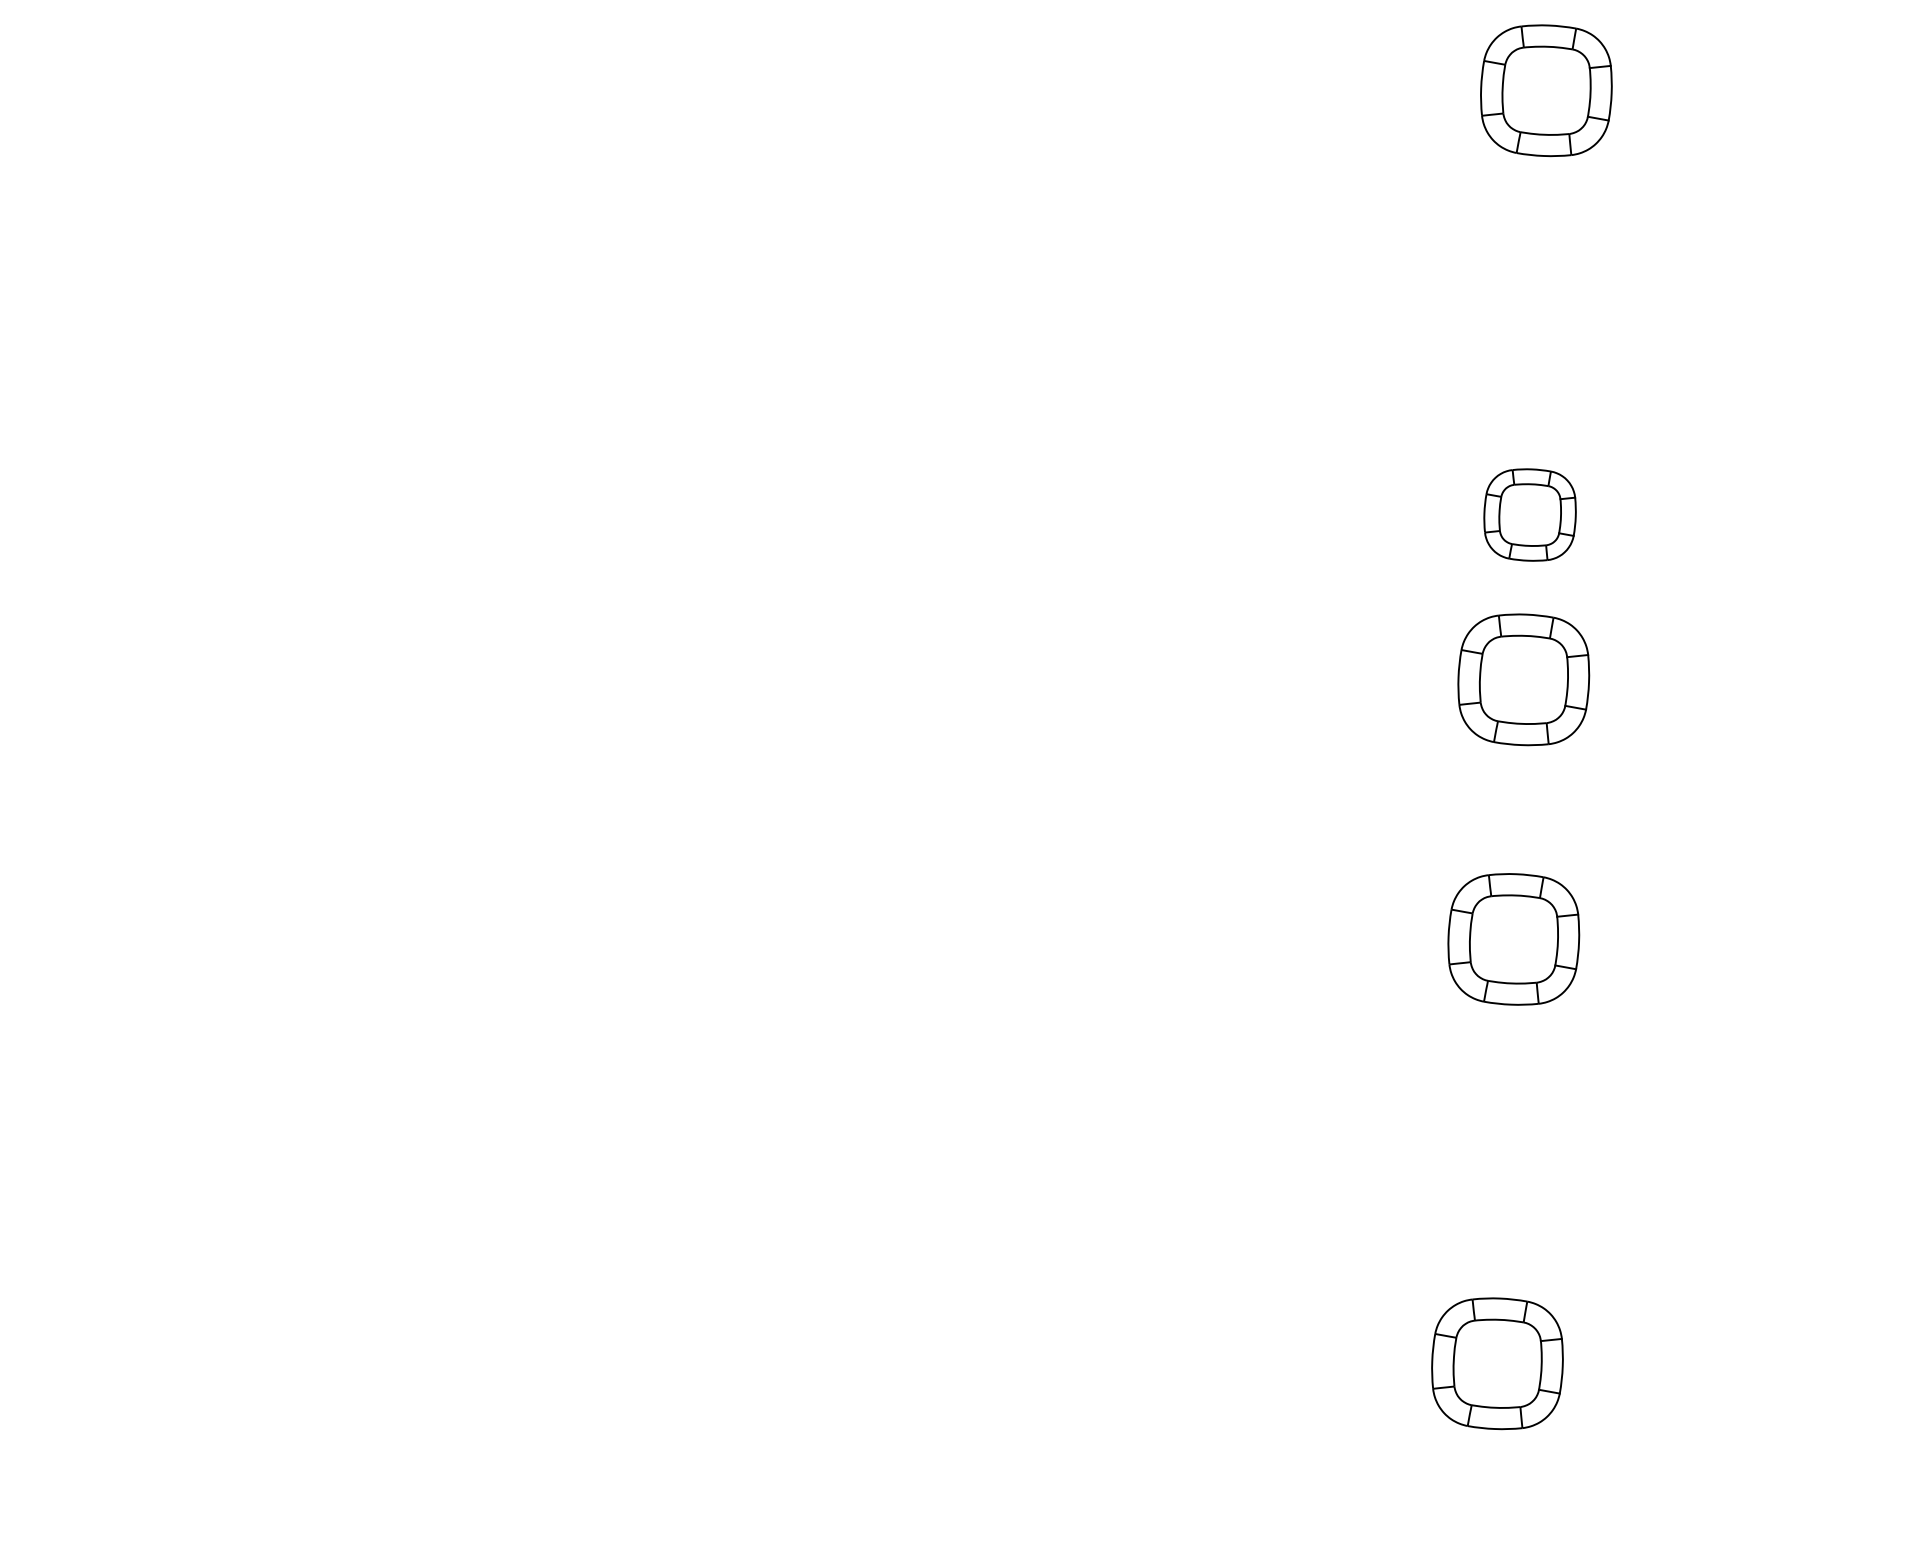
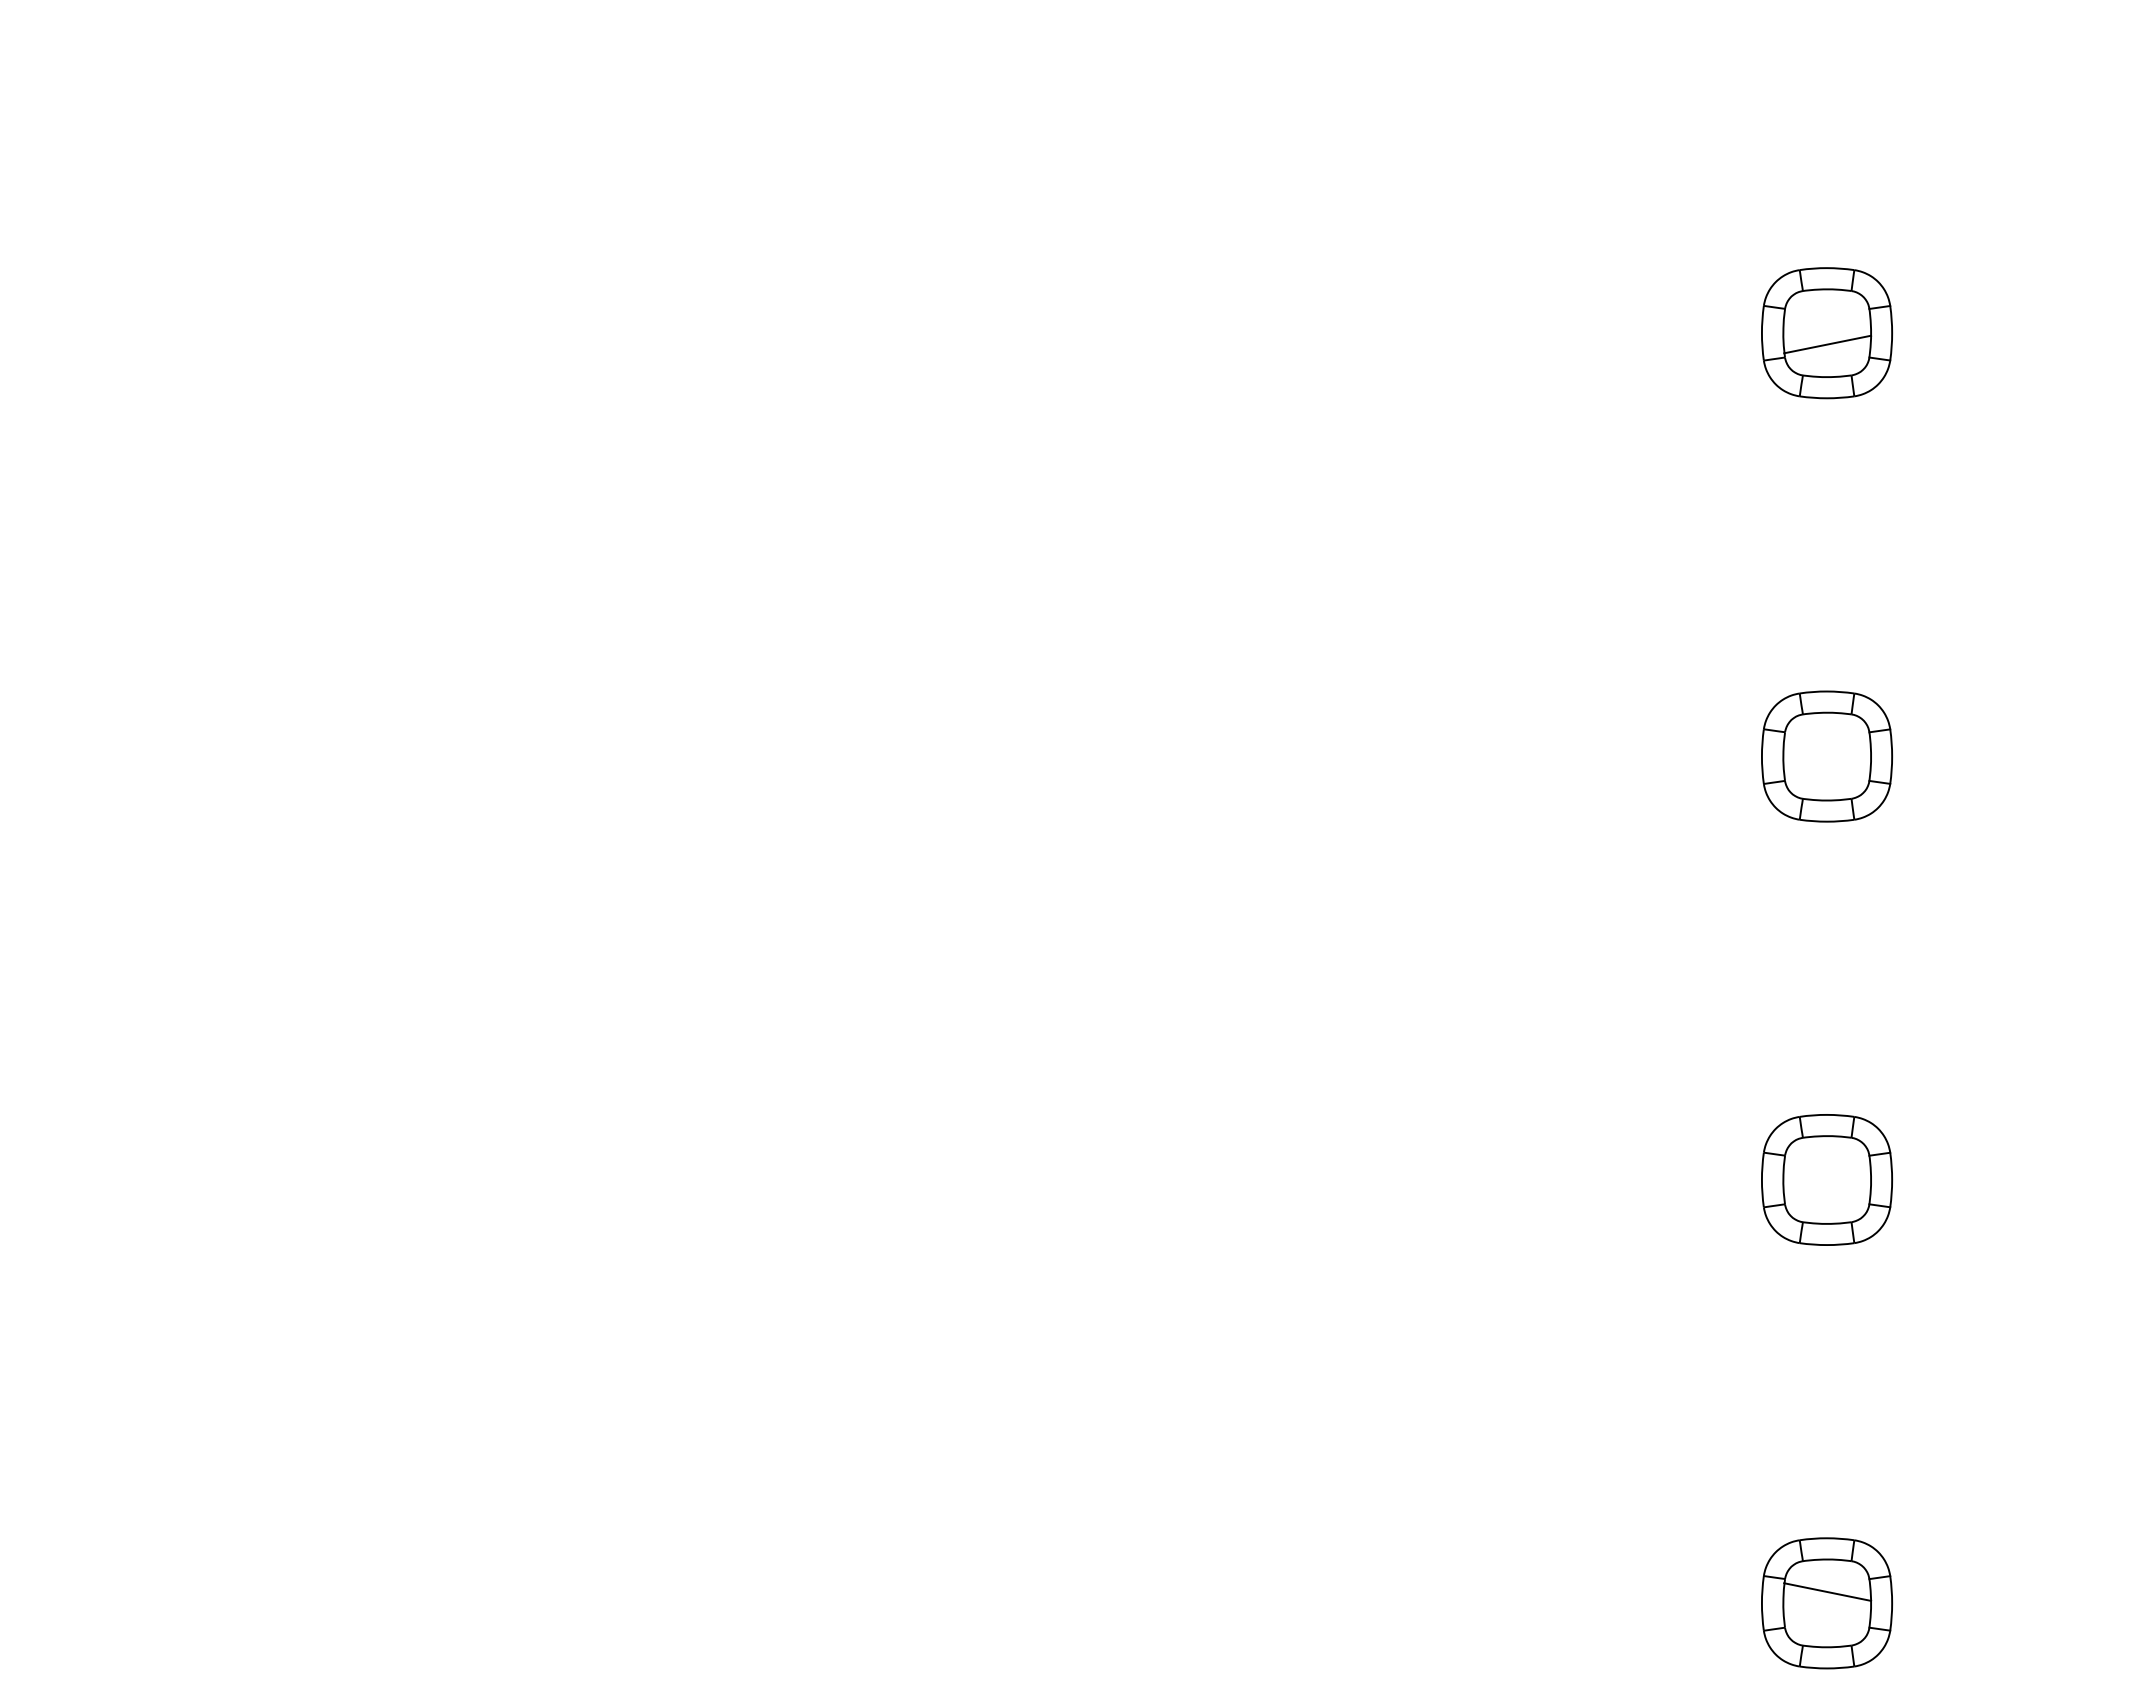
line: (1546, 102) -> (1827, 344), added
part: (1529, 514) -> (1826, 756), size x1.43
part: (1523, 679) -> (1826, 920), removed
line: (1498, 1351) -> (1827, 1591), added

